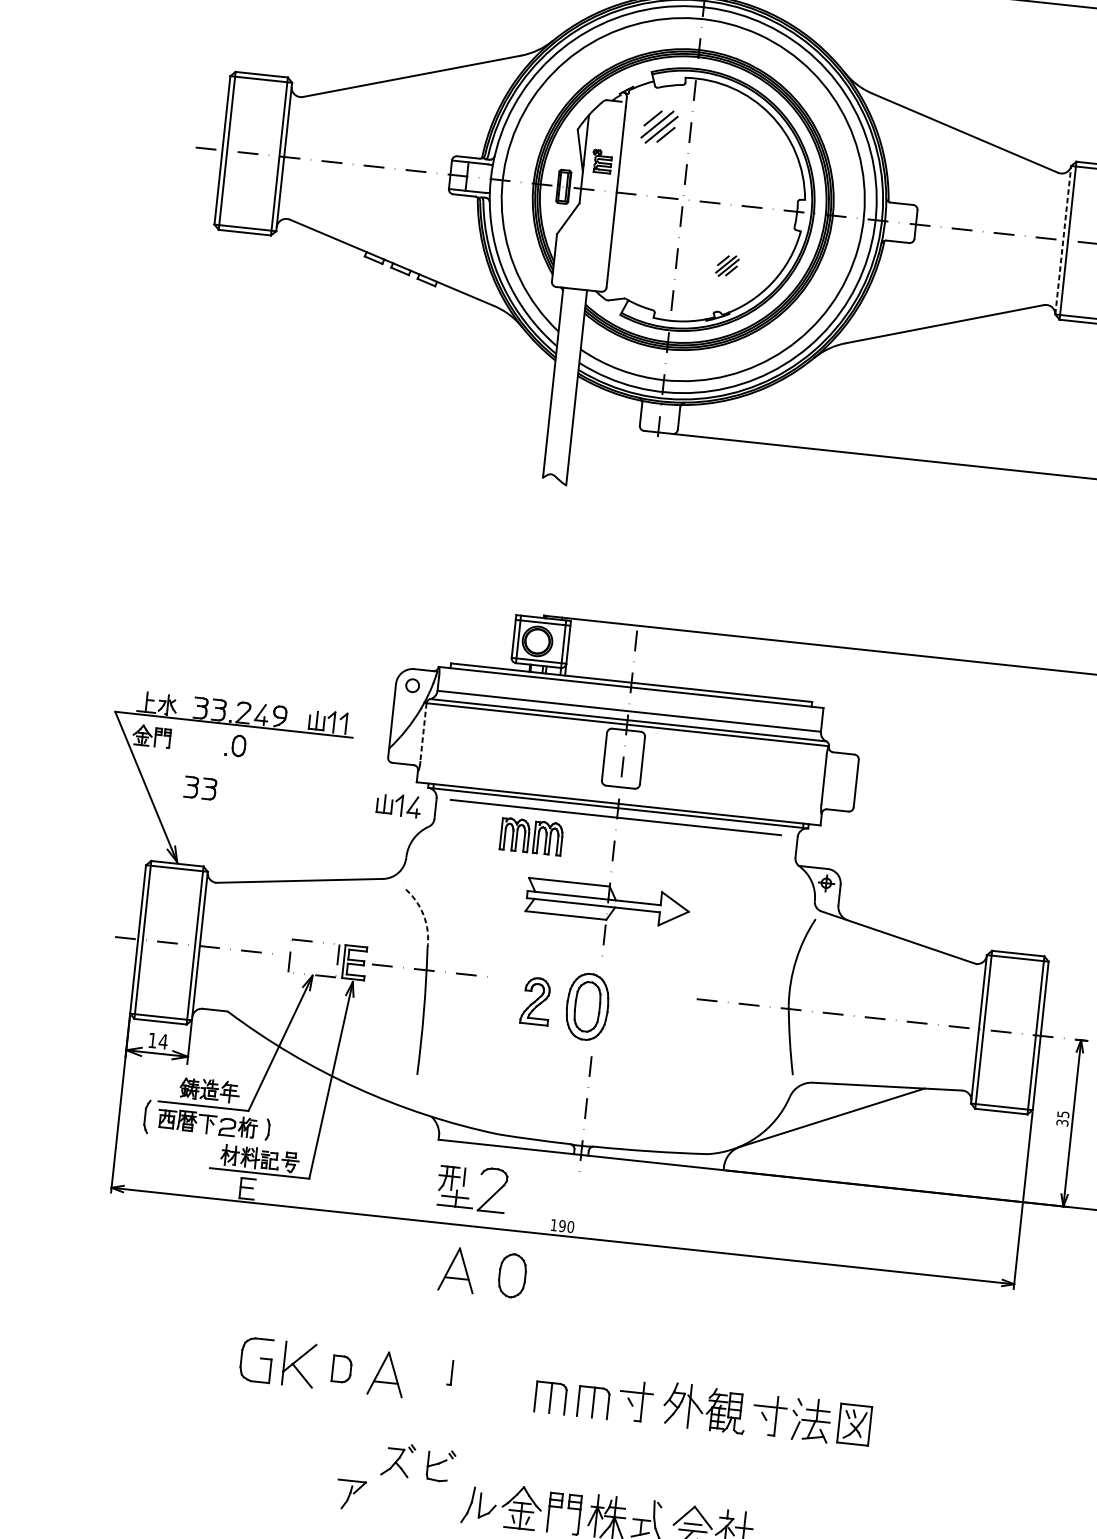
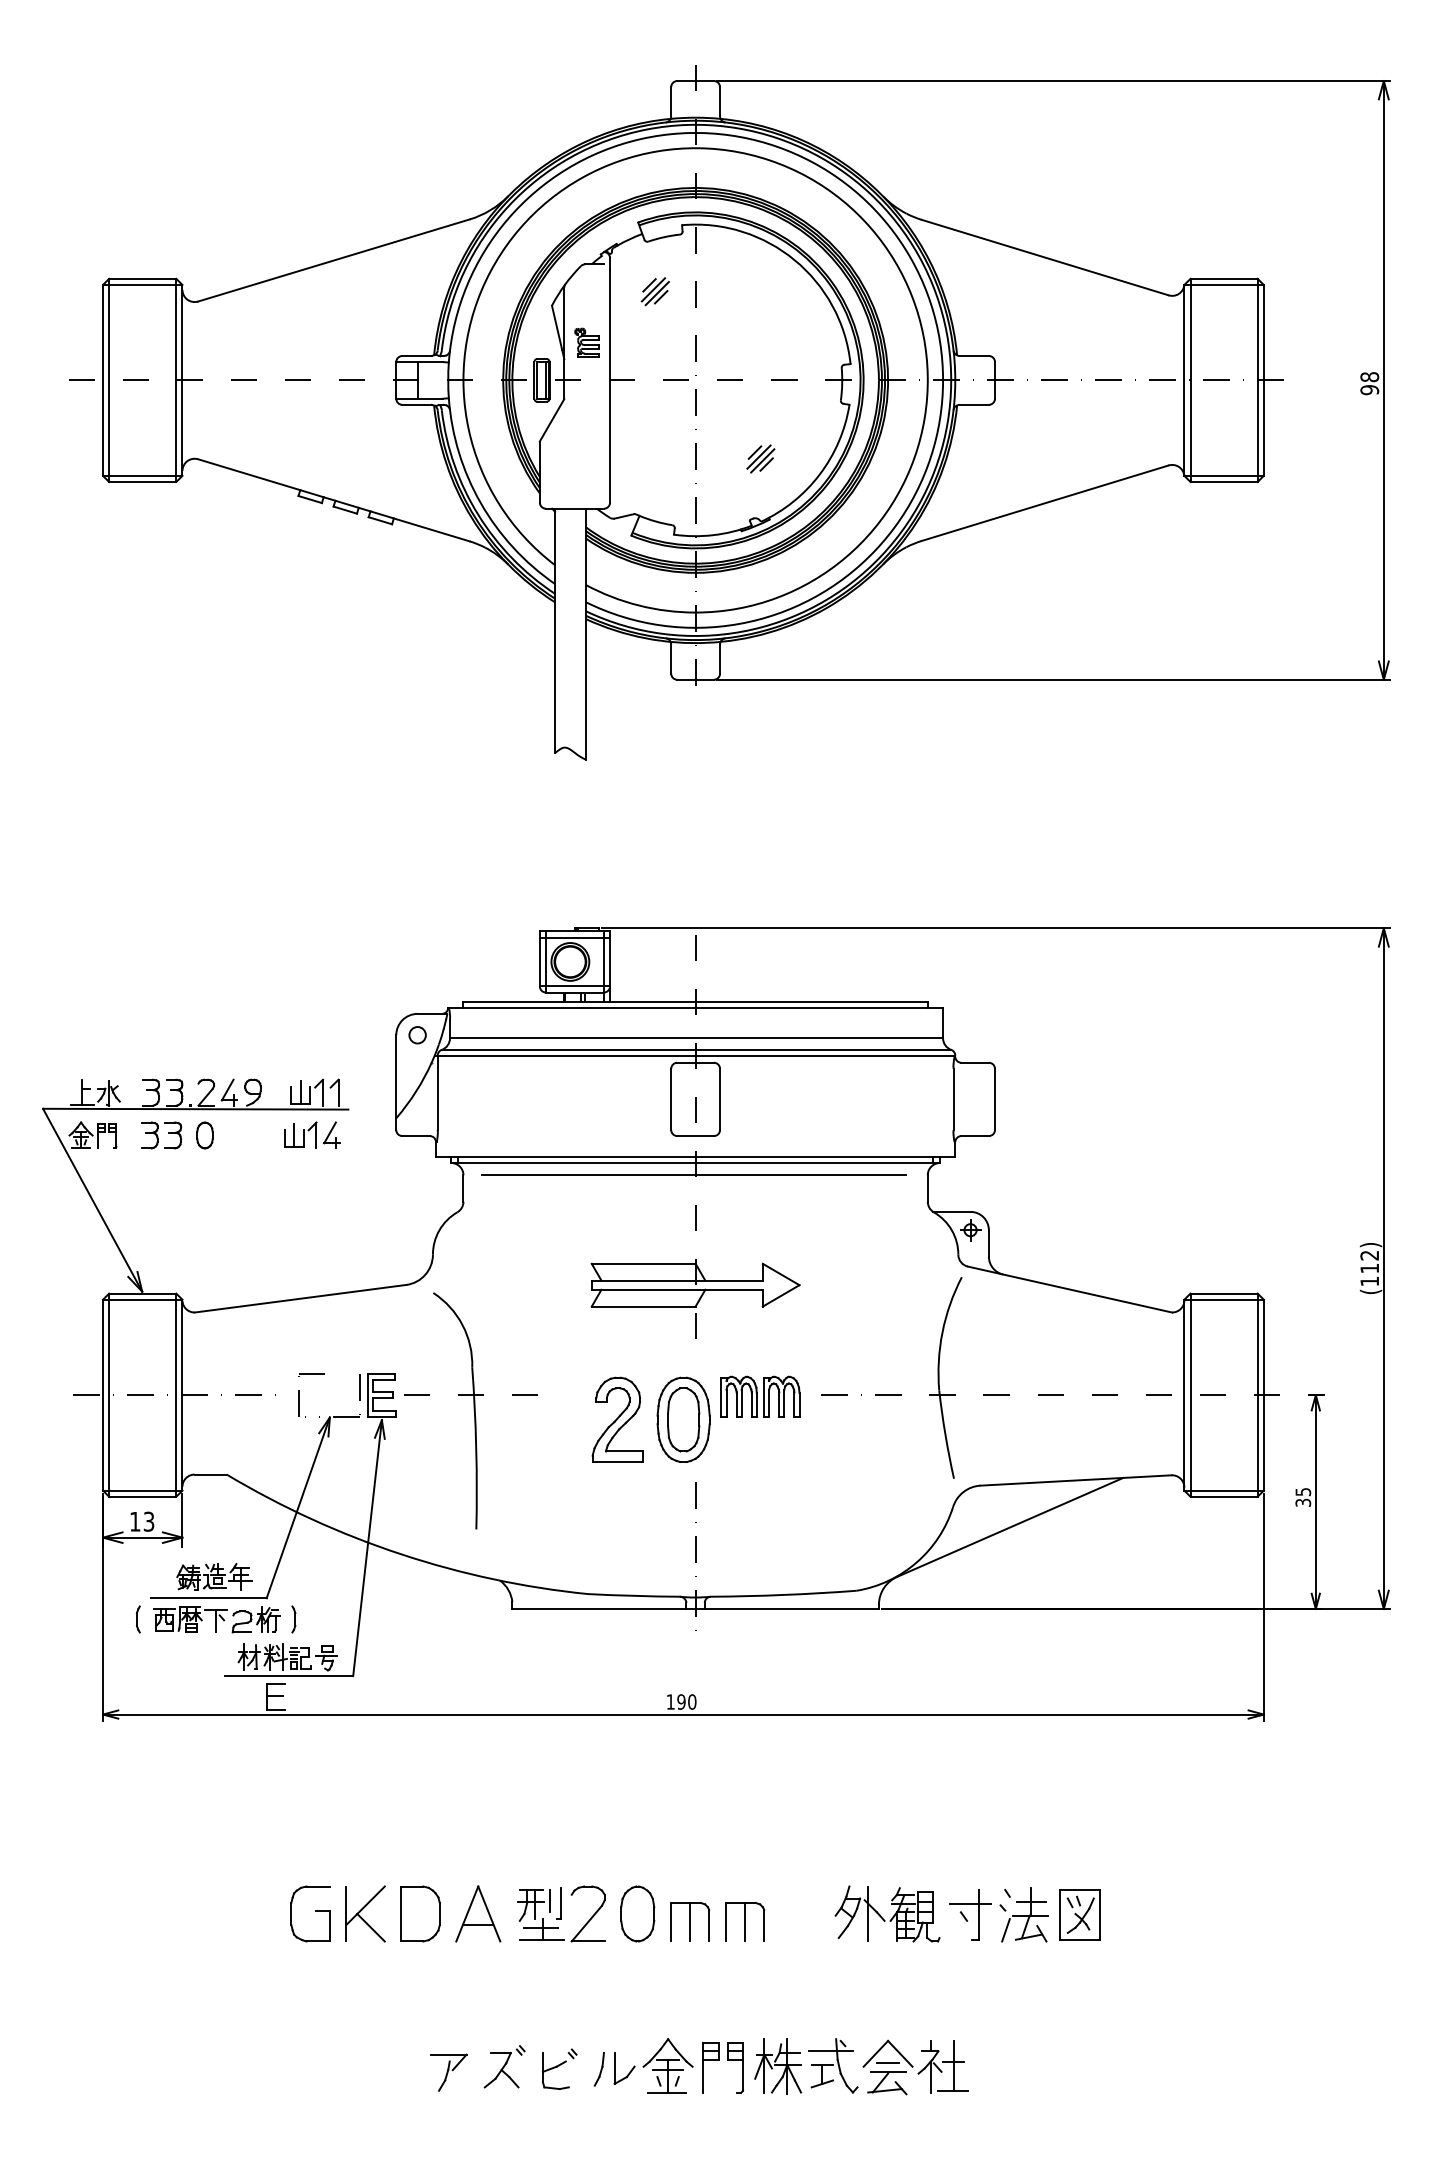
part: (658, 127) -> (654, 291), size x0.62
line: (1063, 239) -> (1184, 379), dashed -> solid
line: (423, 732) -> (437, 1093), dashed -> solid
part: (200, 788) -> (161, 1135), moved
part: (399, 804) -> (312, 1134), moved
part: (531, 836) -> (760, 1396), moved
arc: (423, 915) -> (462, 1325), dashed -> solid
part: (536, 1001) -> (617, 1419), size x1.43
text: (162, 1041) -> (148, 1521), 14 -> 13
part: (147, 1116) -> (138, 1619), size x0.62
part: (463, 1186) -> (550, 1912), moved
part: (457, 1269) -> (554, 1771), removed
part: (512, 1275) -> (637, 1913), moved
part: (341, 1368) -> (420, 1913), size x1.67
part: (635, 1401) -> (798, 1914), removed
part: (398, 1459) -> (504, 2066), moved
part: (440, 1465) -> (559, 2069), moved
part: (467, 1504) -> (598, 2069), size x0.71
line: (649, 1510) -> (830, 2051), added

